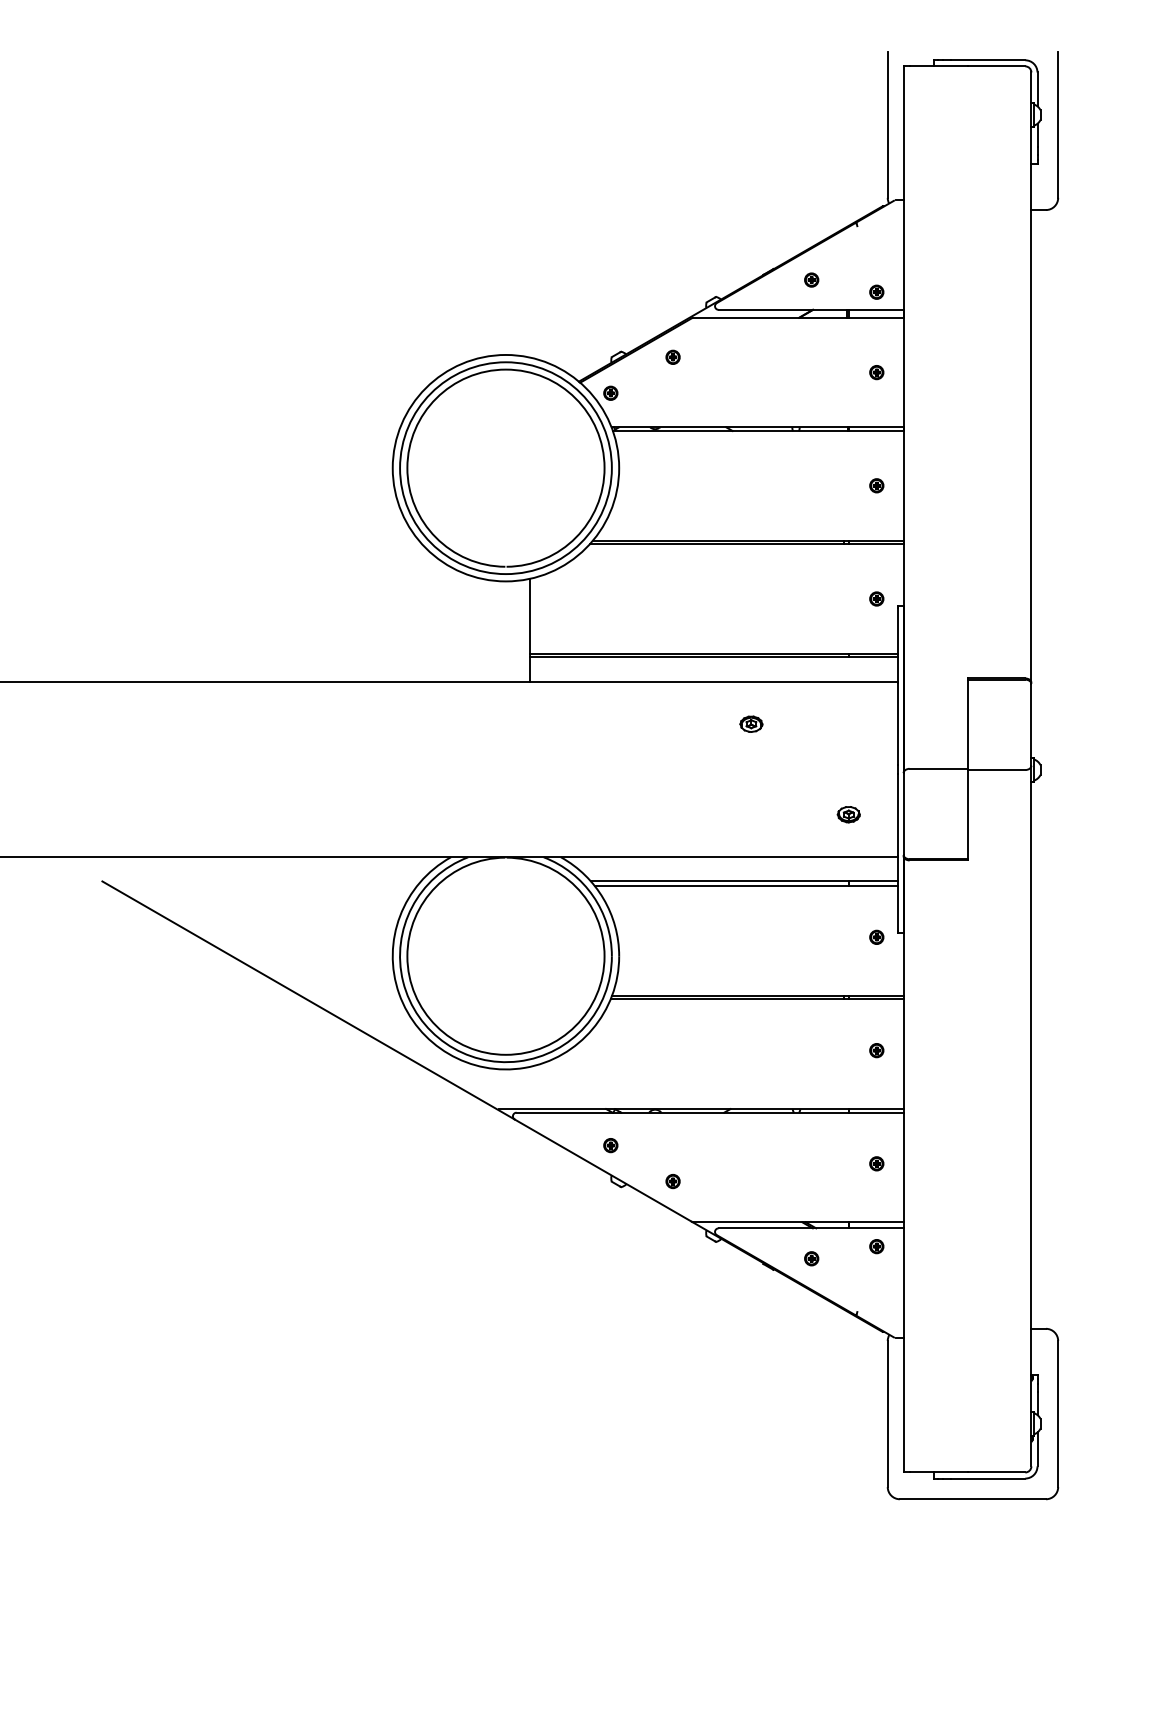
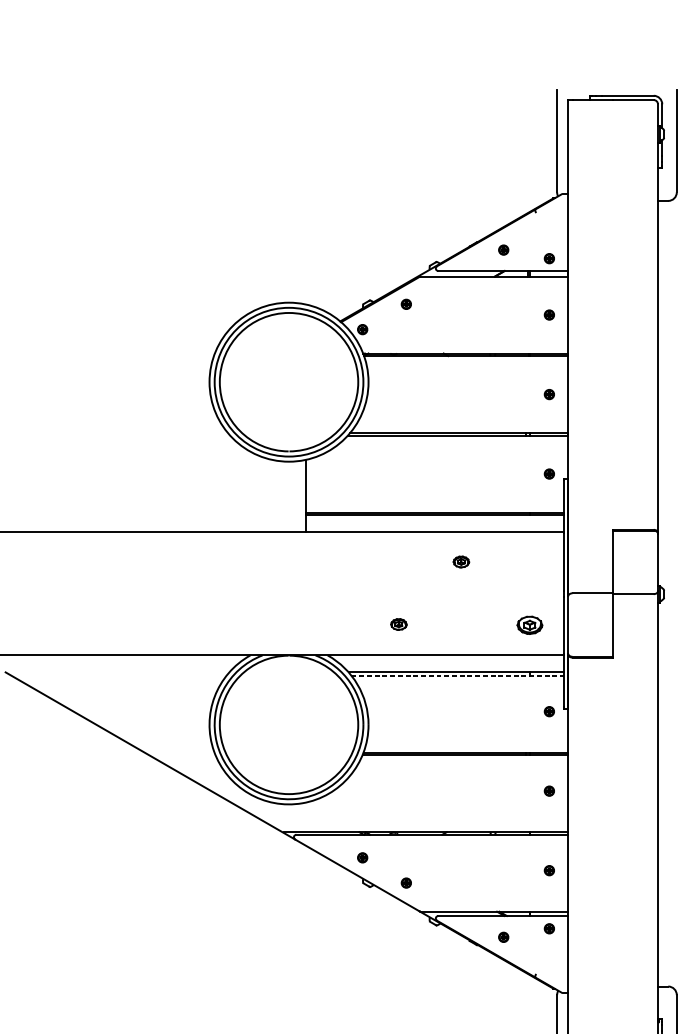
part: (662, 812) -> (398, 623), added
part: (848, 814) -> (529, 625), size x1.6
line: (746, 886) -> (457, 675), solid -> dashed

